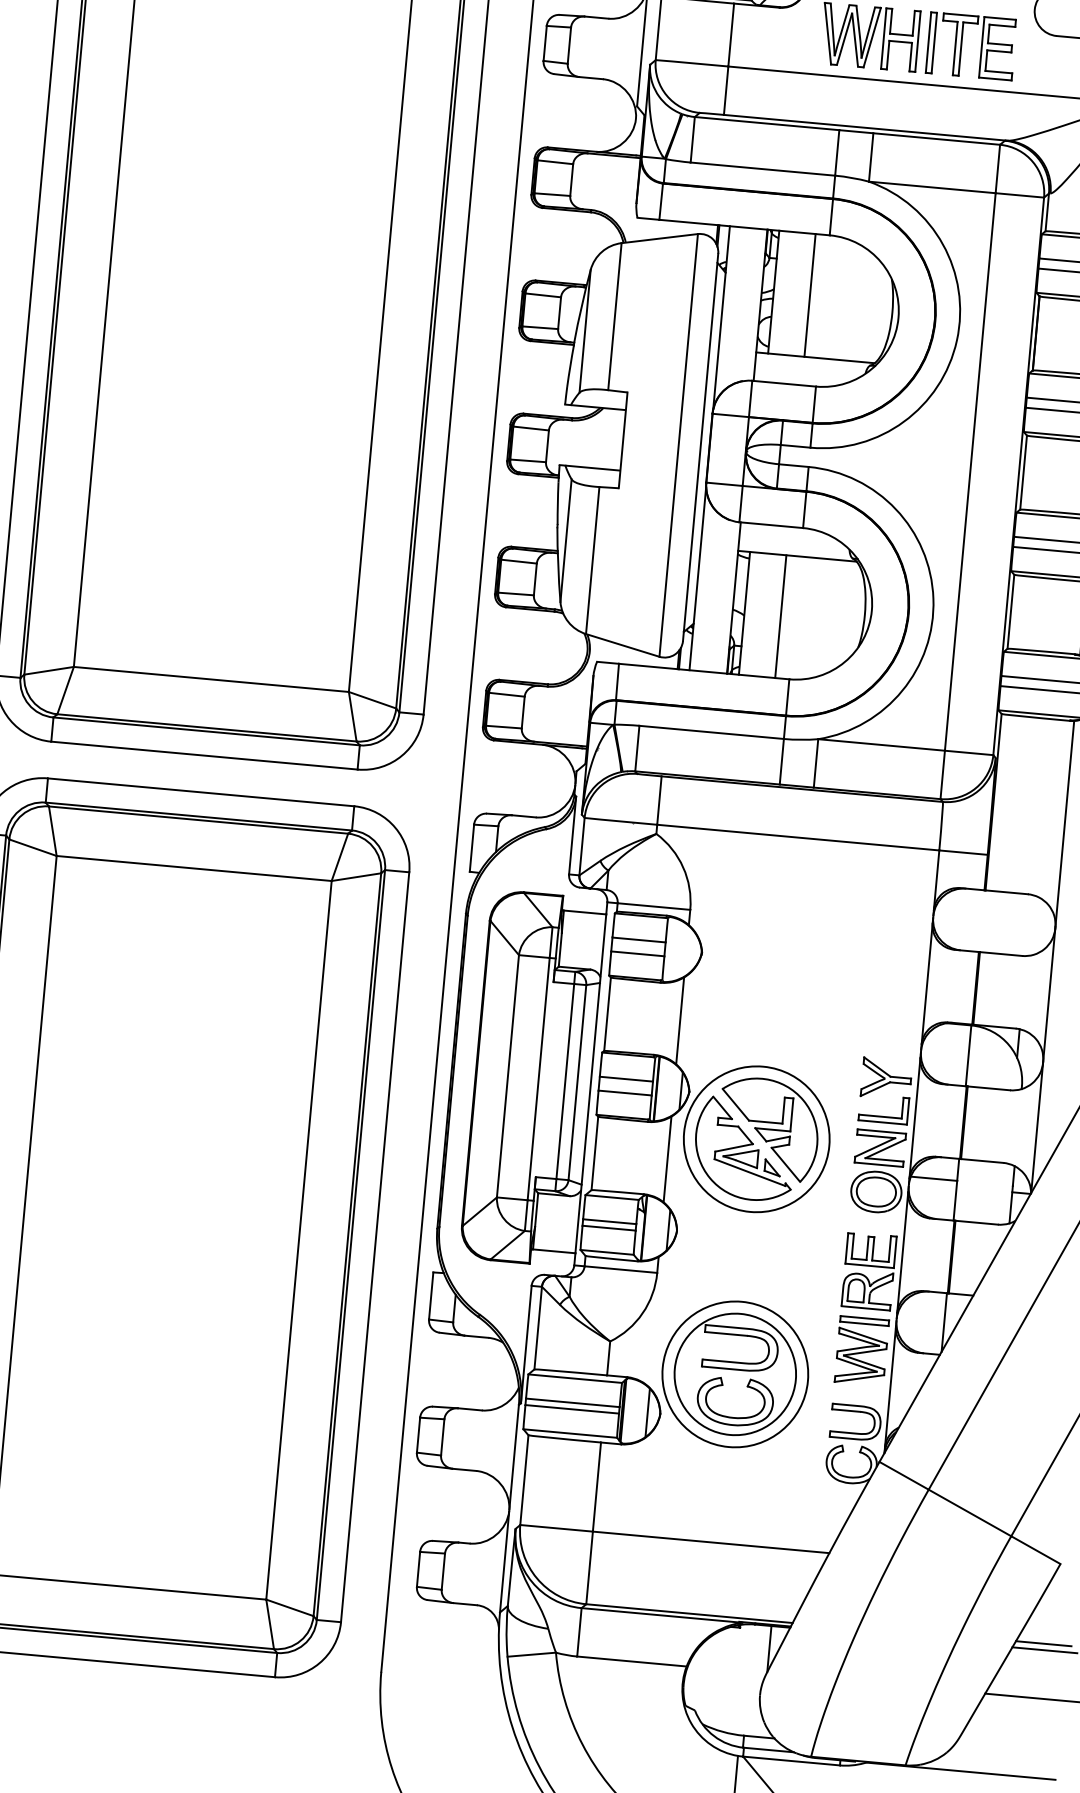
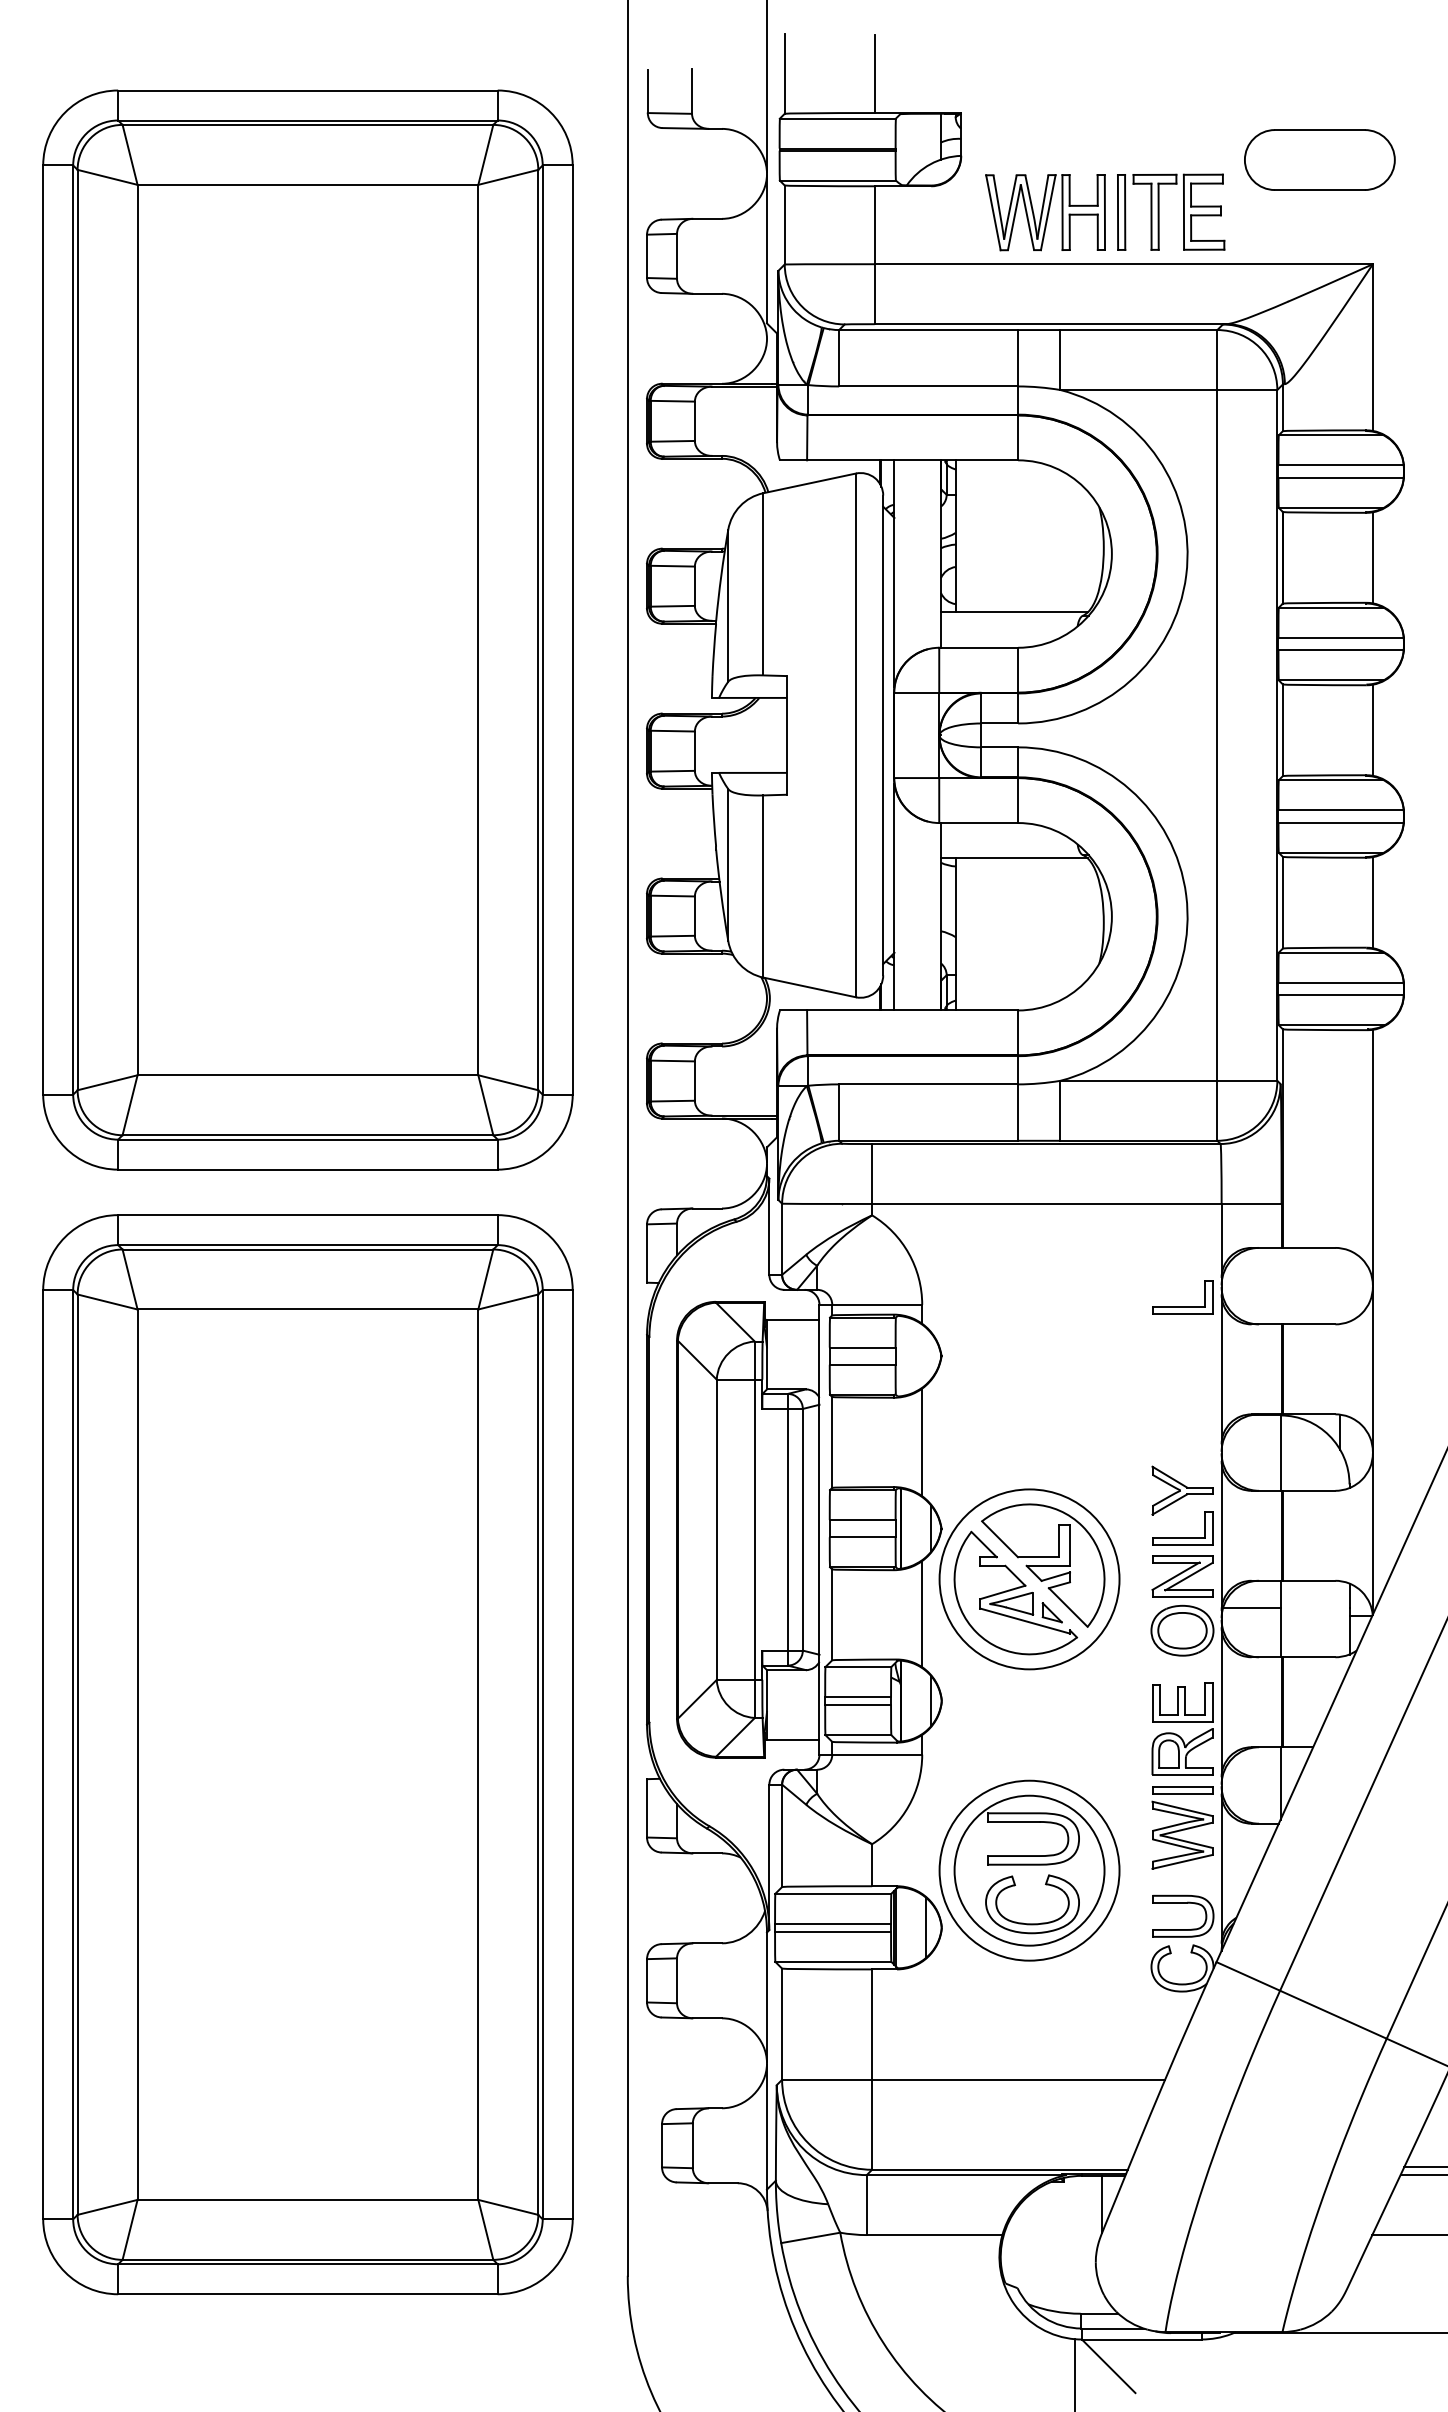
line: (809, 295) -> (1000, 536), removed
line: (780, 616) -> (1000, 934), removed
part: (900, 930) -> (1182, 1306), added

